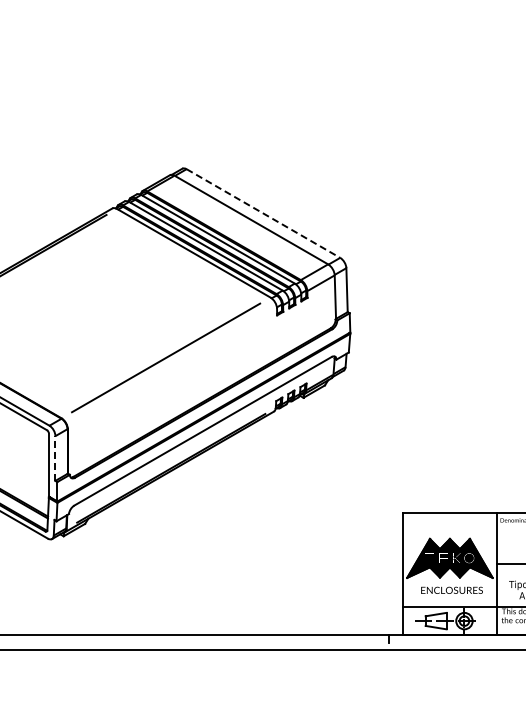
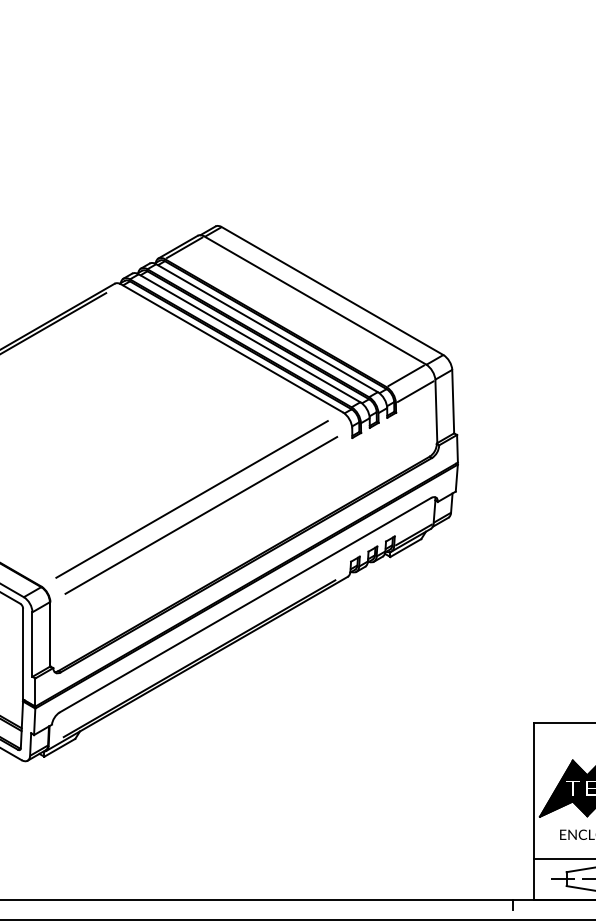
line: (263, 213) -> (332, 291), dashed -> solid
line: (172, 368) -> (201, 514), added
line: (55, 458) -> (32, 644), dashed -> solid

